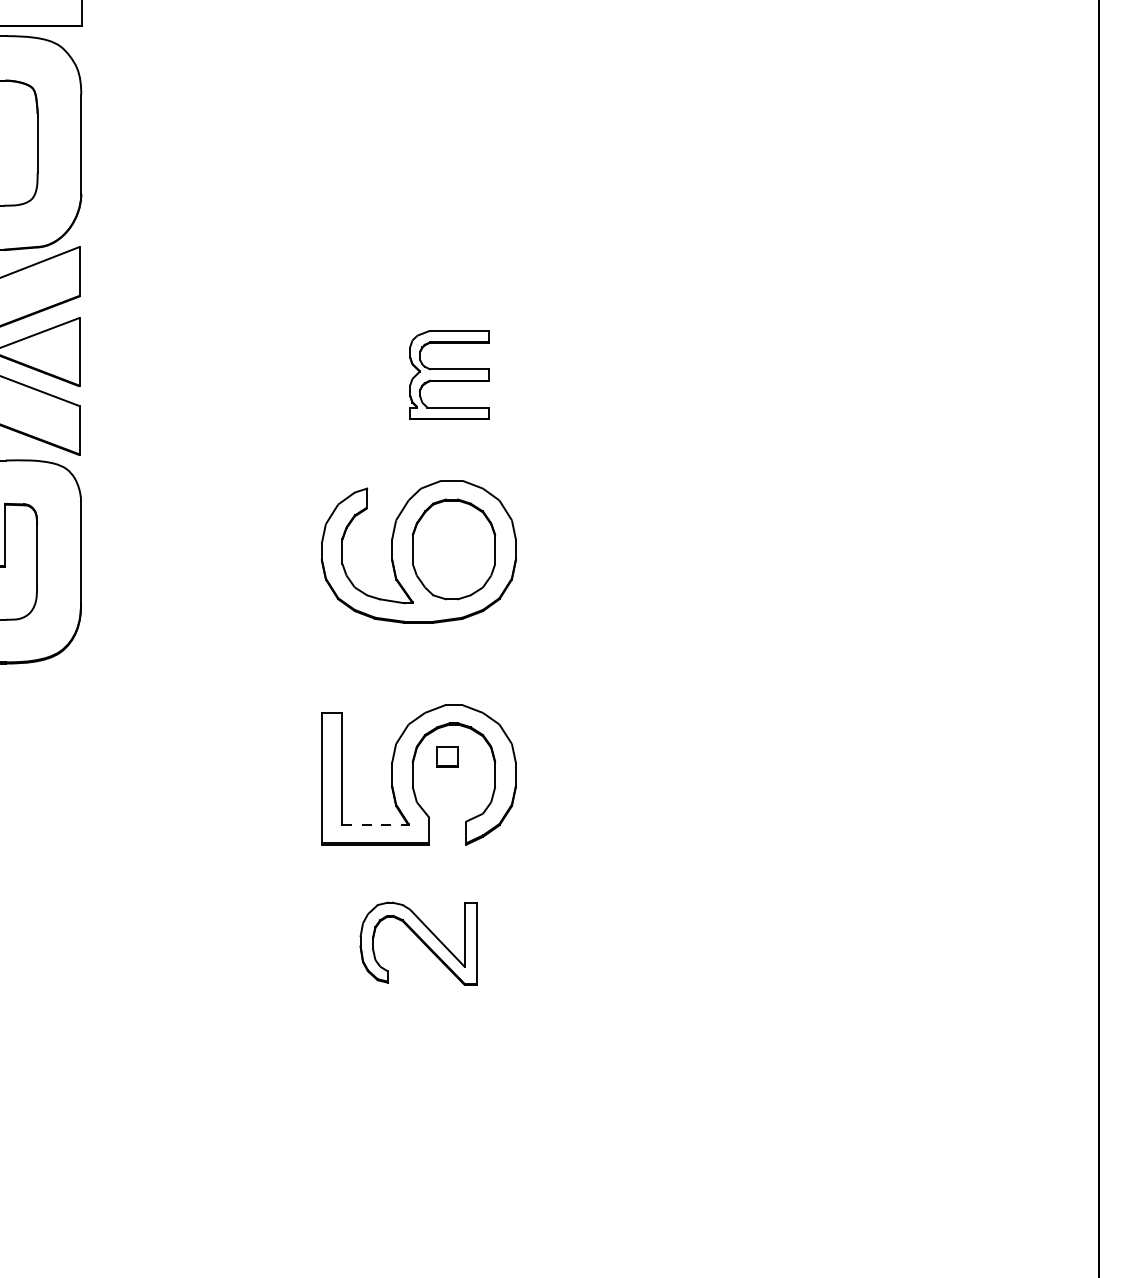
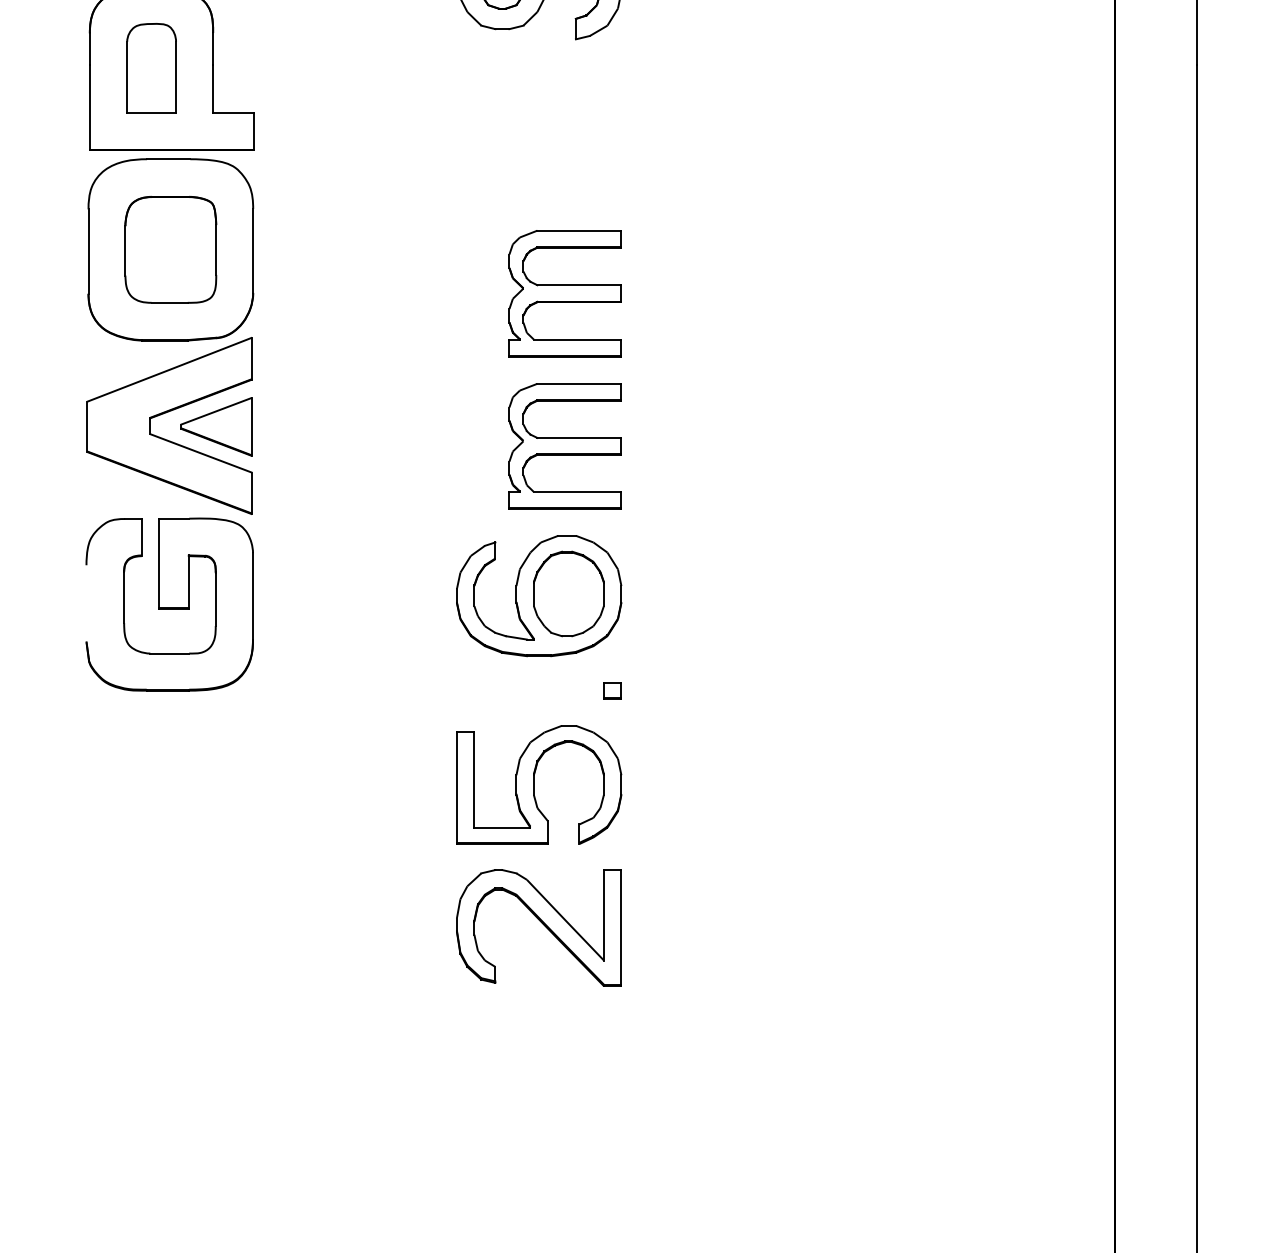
part: (448, 194) -> (564, 293), added
part: (448, 375) -> (564, 446), size x1.67
part: (447, 756) -> (612, 690), moved
line: (375, 825) -> (502, 827), dashed -> solid
part: (418, 943) -> (538, 927), size x1.67

